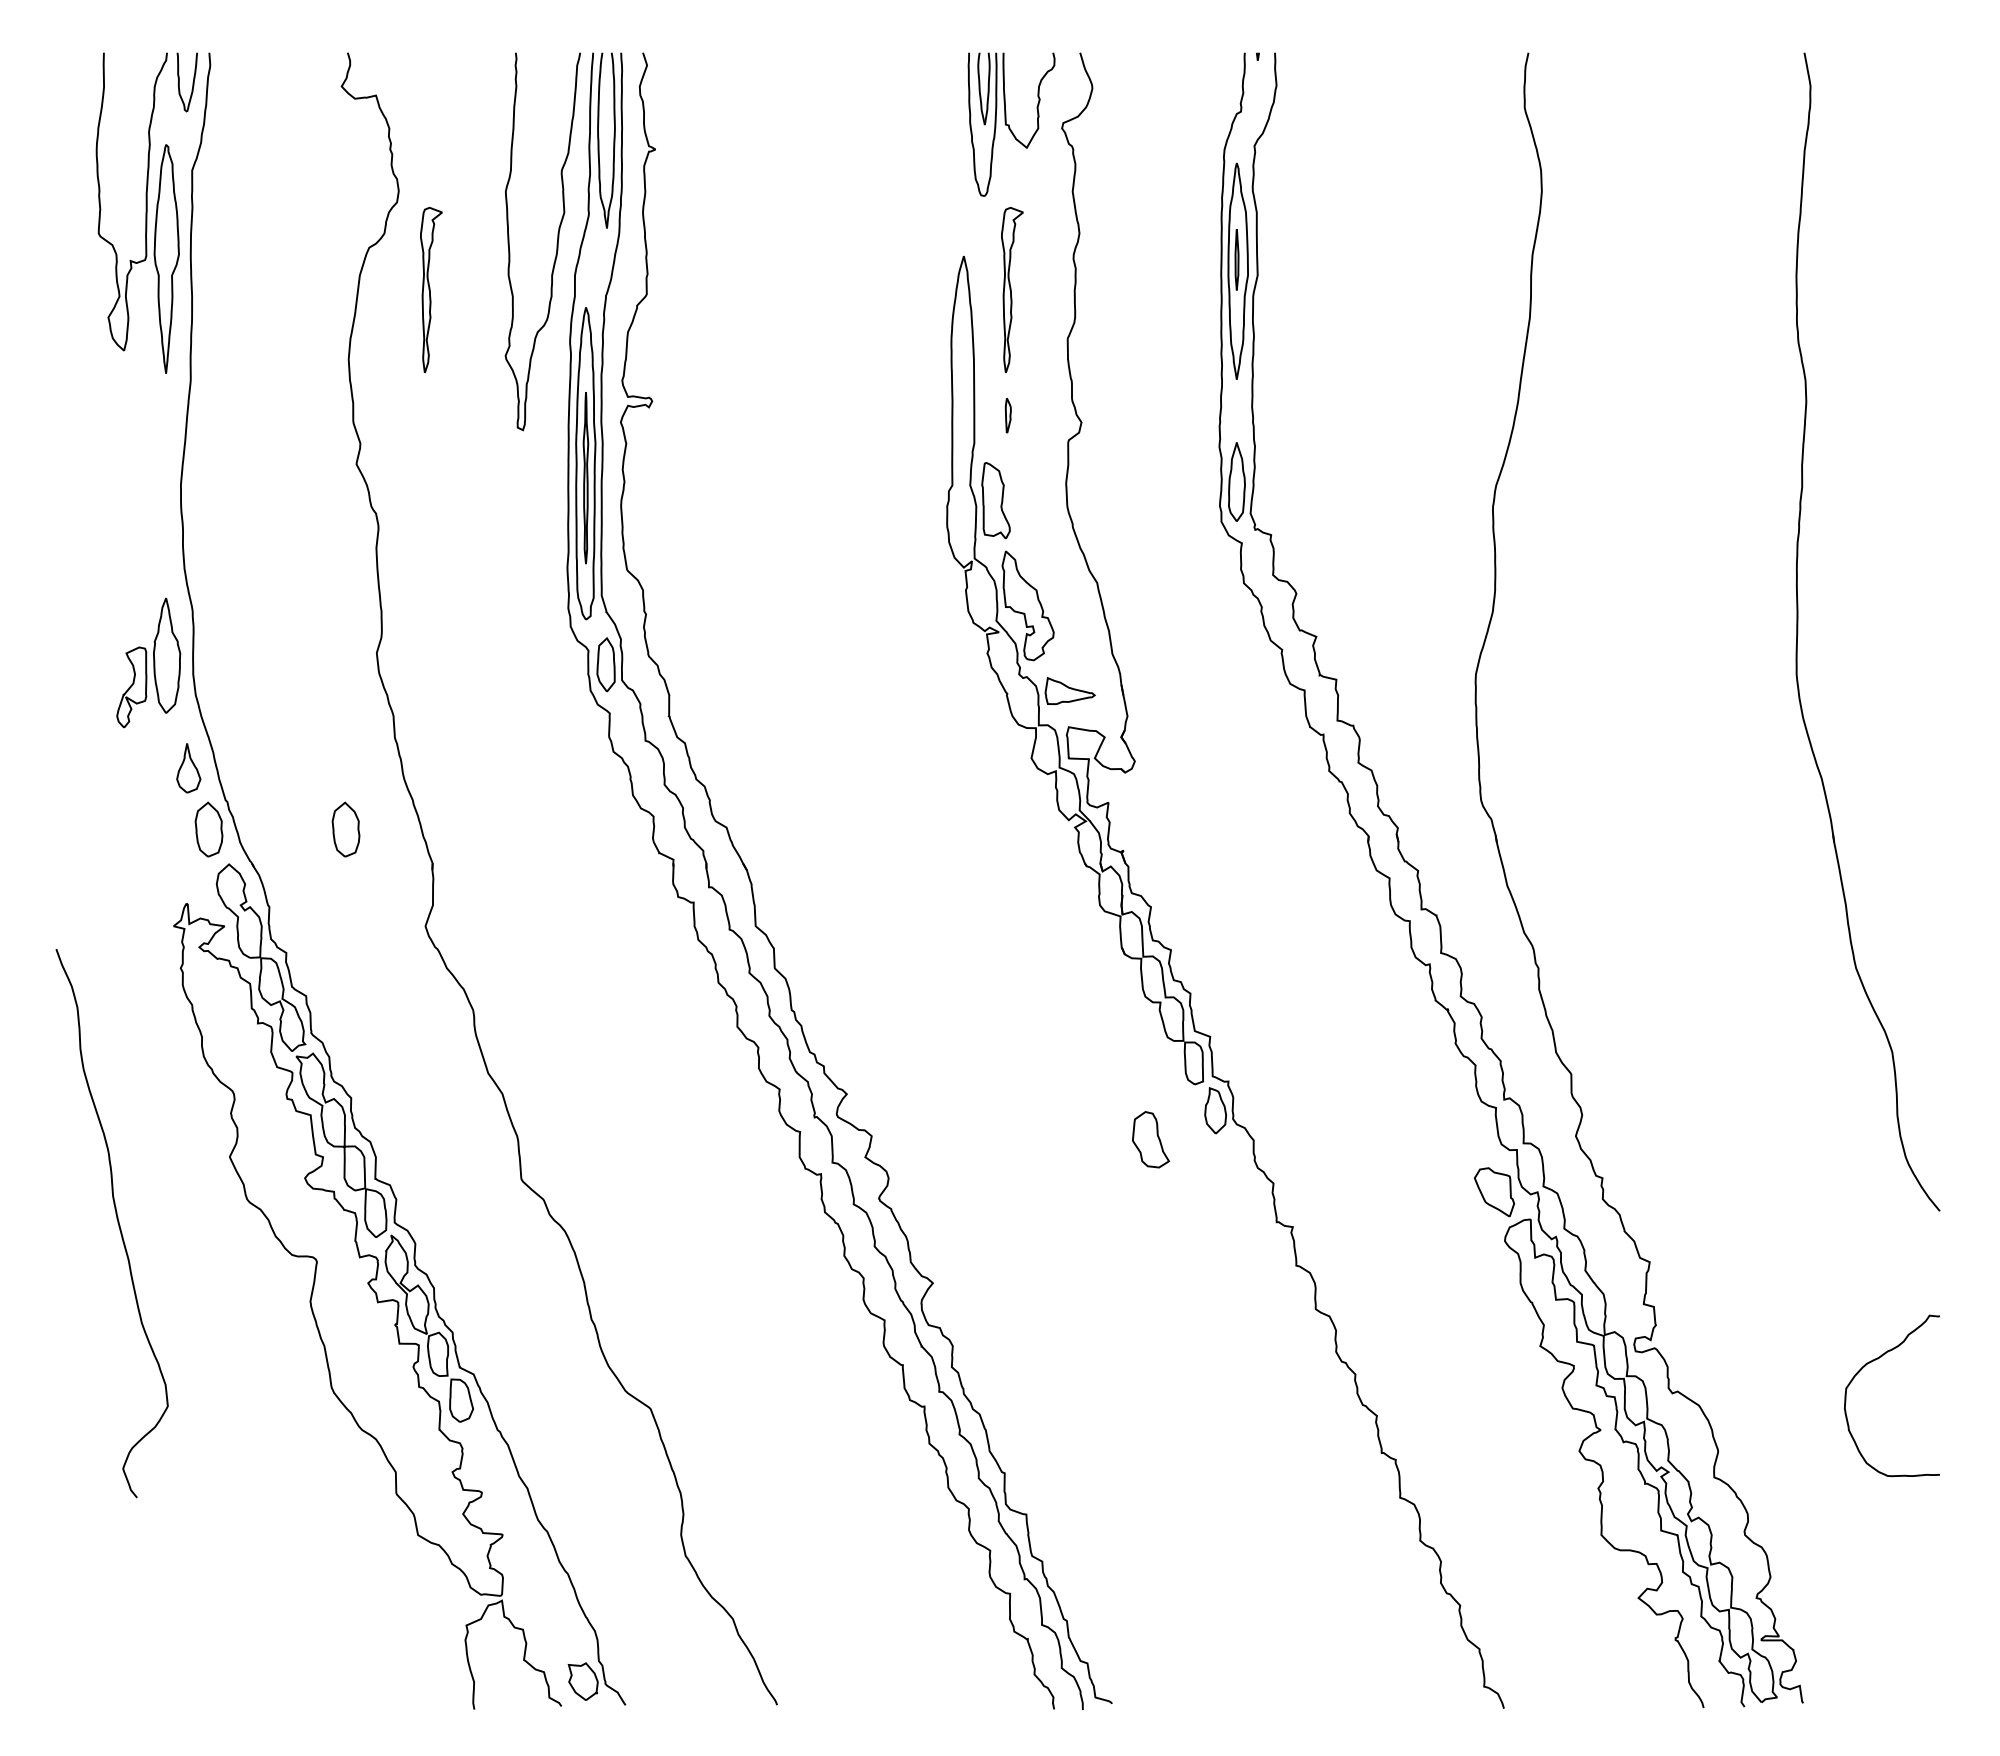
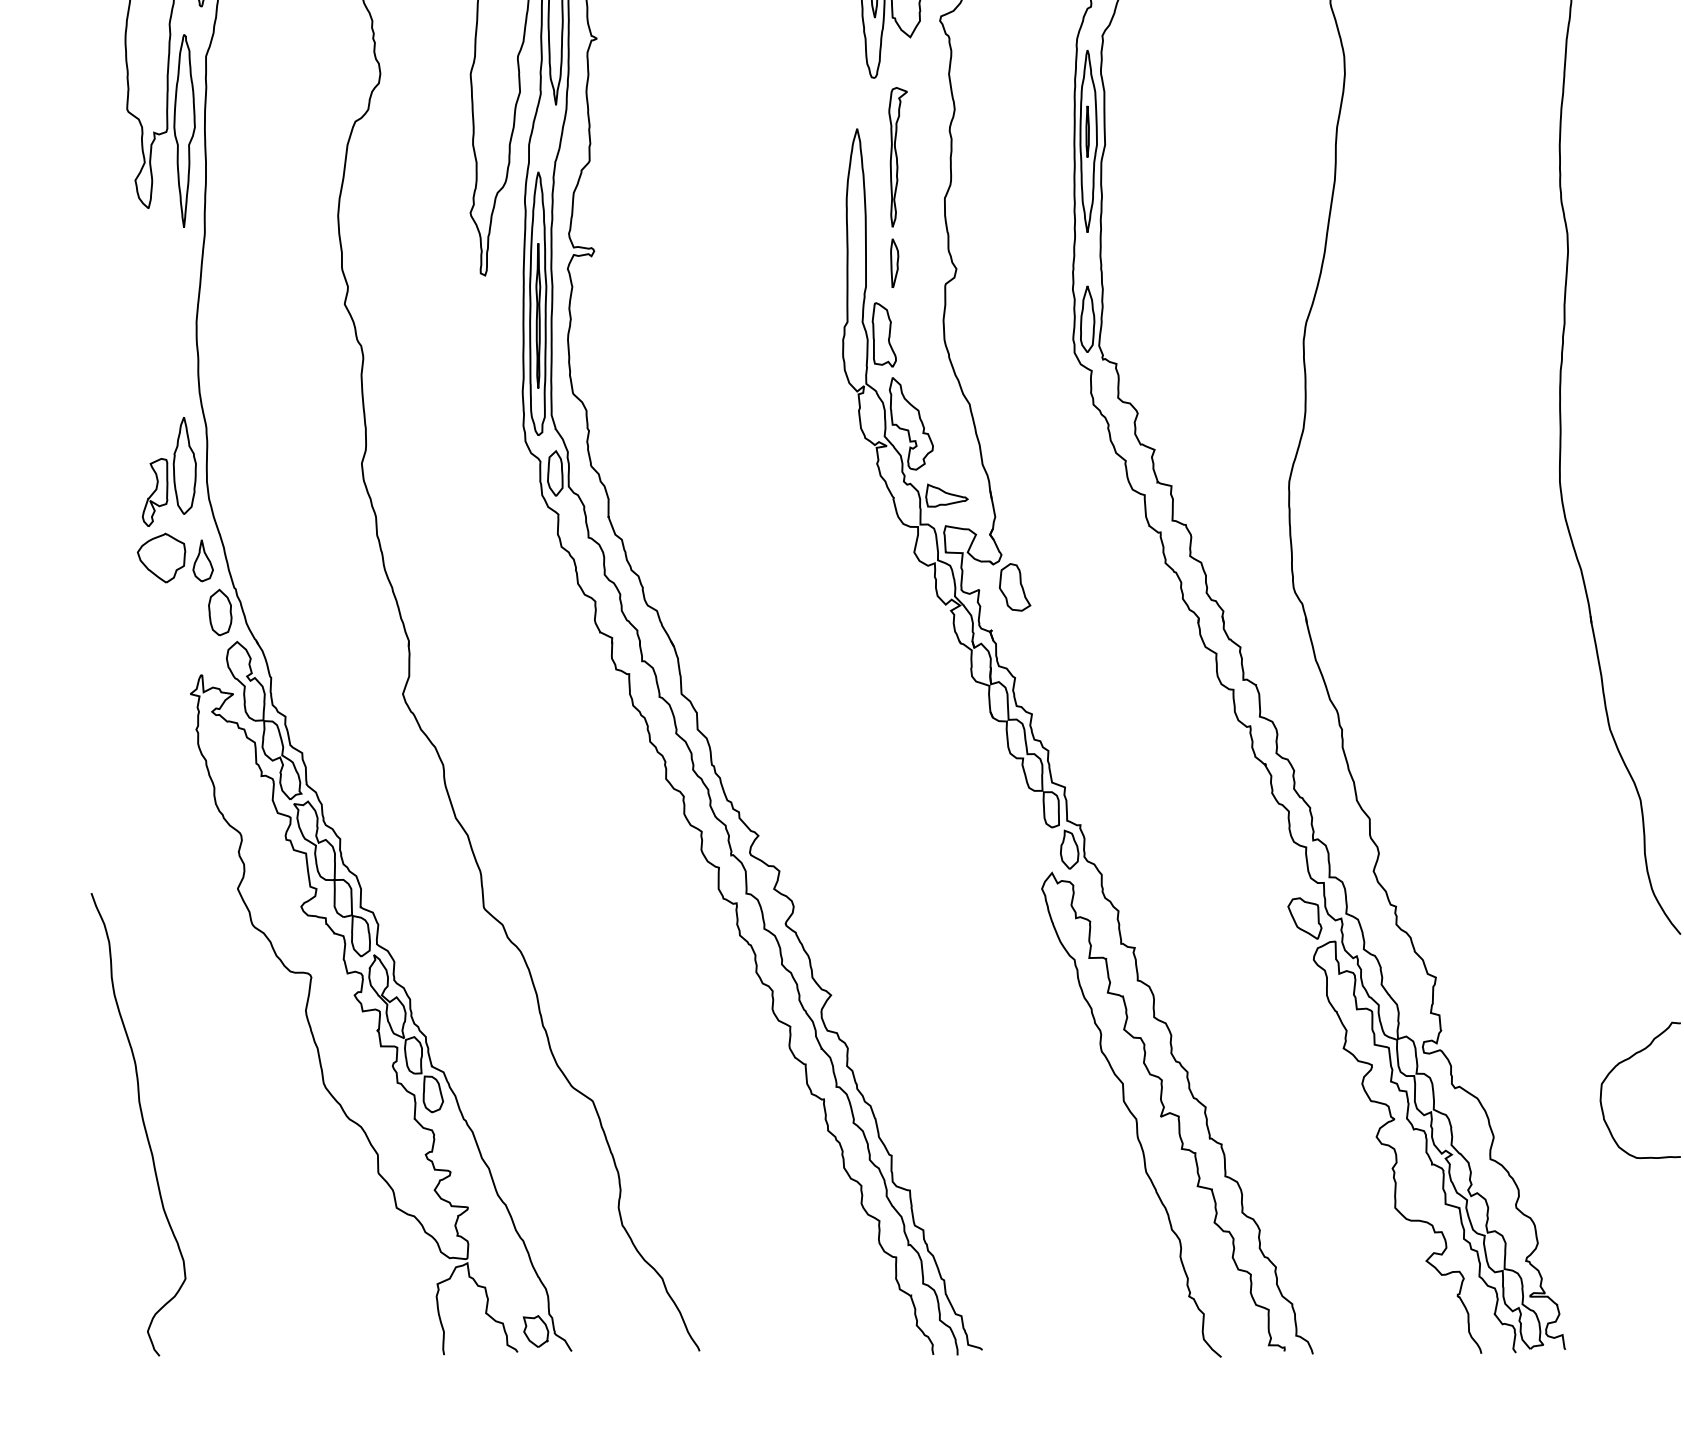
part: (431, 289) -> (407, 156), removed
part: (1008, 415) -> (894, 263), size x1.67
part: (139, 764) -> (161, 557), added
part: (345, 829) -> (335, 612), removed
part: (1151, 1139) -> (1015, 587), moved
curve: (117, 1223) -> (143, 1124), moved
curve: (1325, 1424) -> (1162, 1114), added

